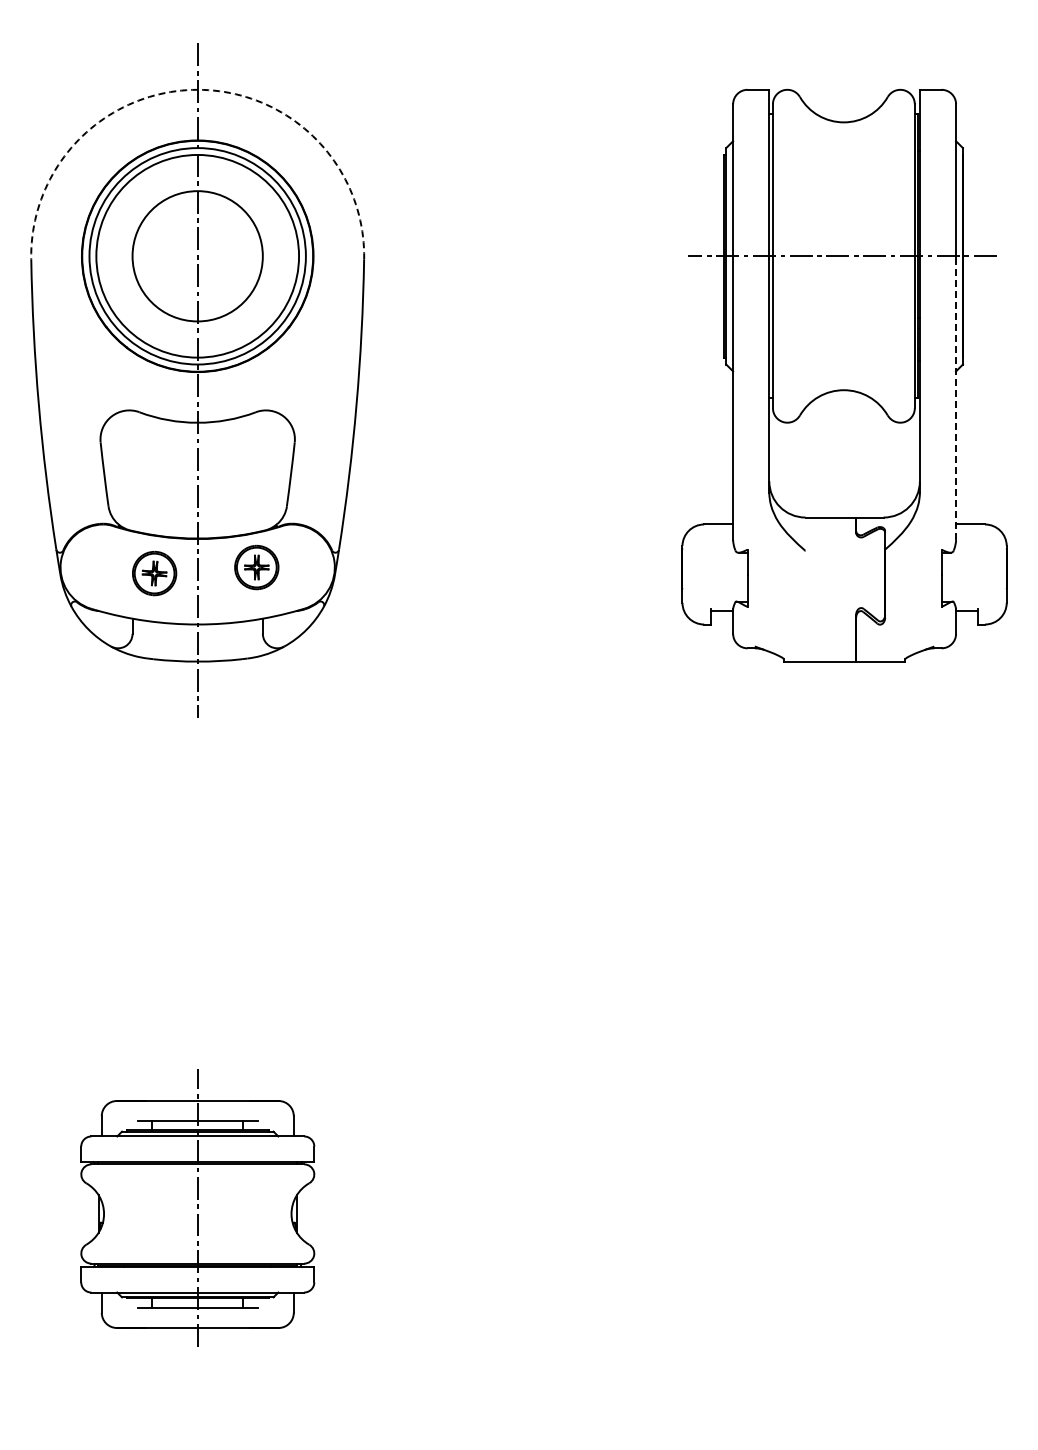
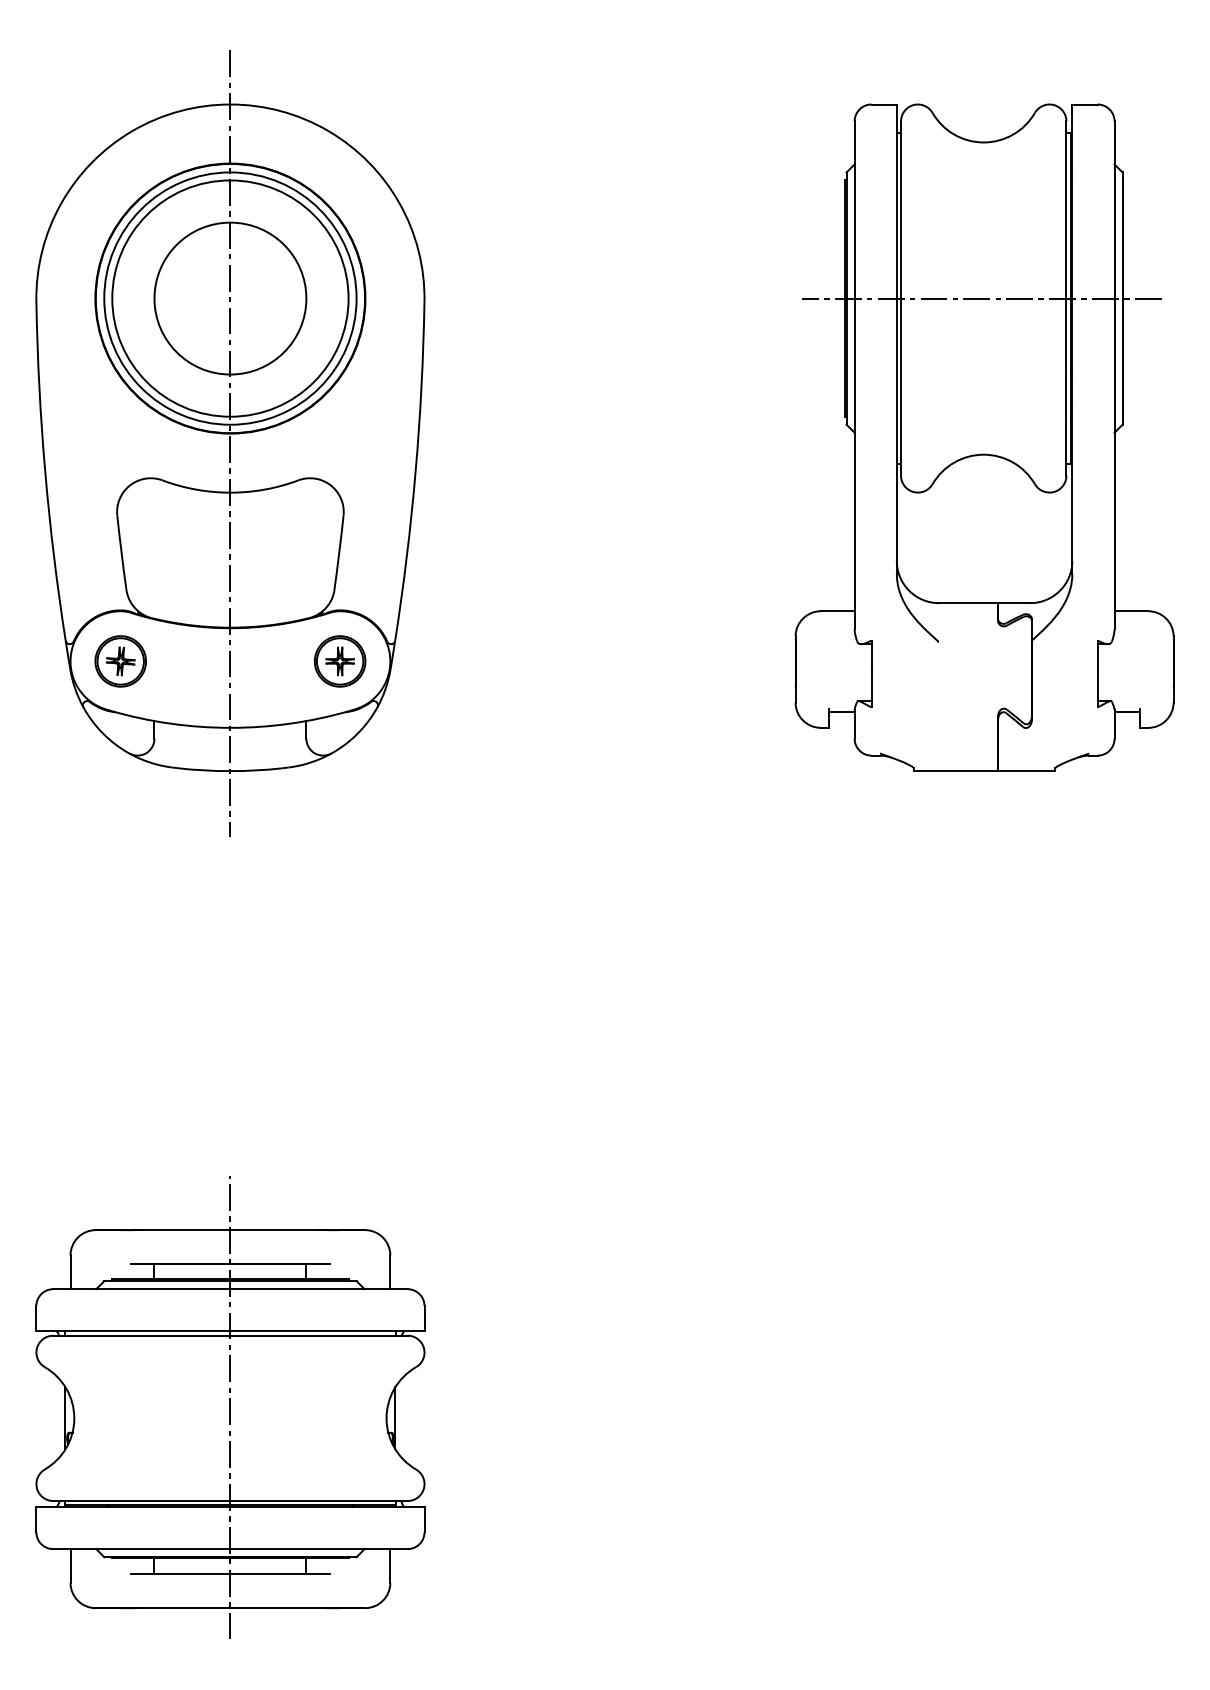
arc: (197, 89) -> (230, 104), dashed -> solid
line: (956, 399) -> (1115, 465), dashed -> solid
part: (256, 567) -> (339, 661), moved
part: (154, 573) -> (120, 661), moved
part: (197, 1207) -> (230, 1407), size x1.43

